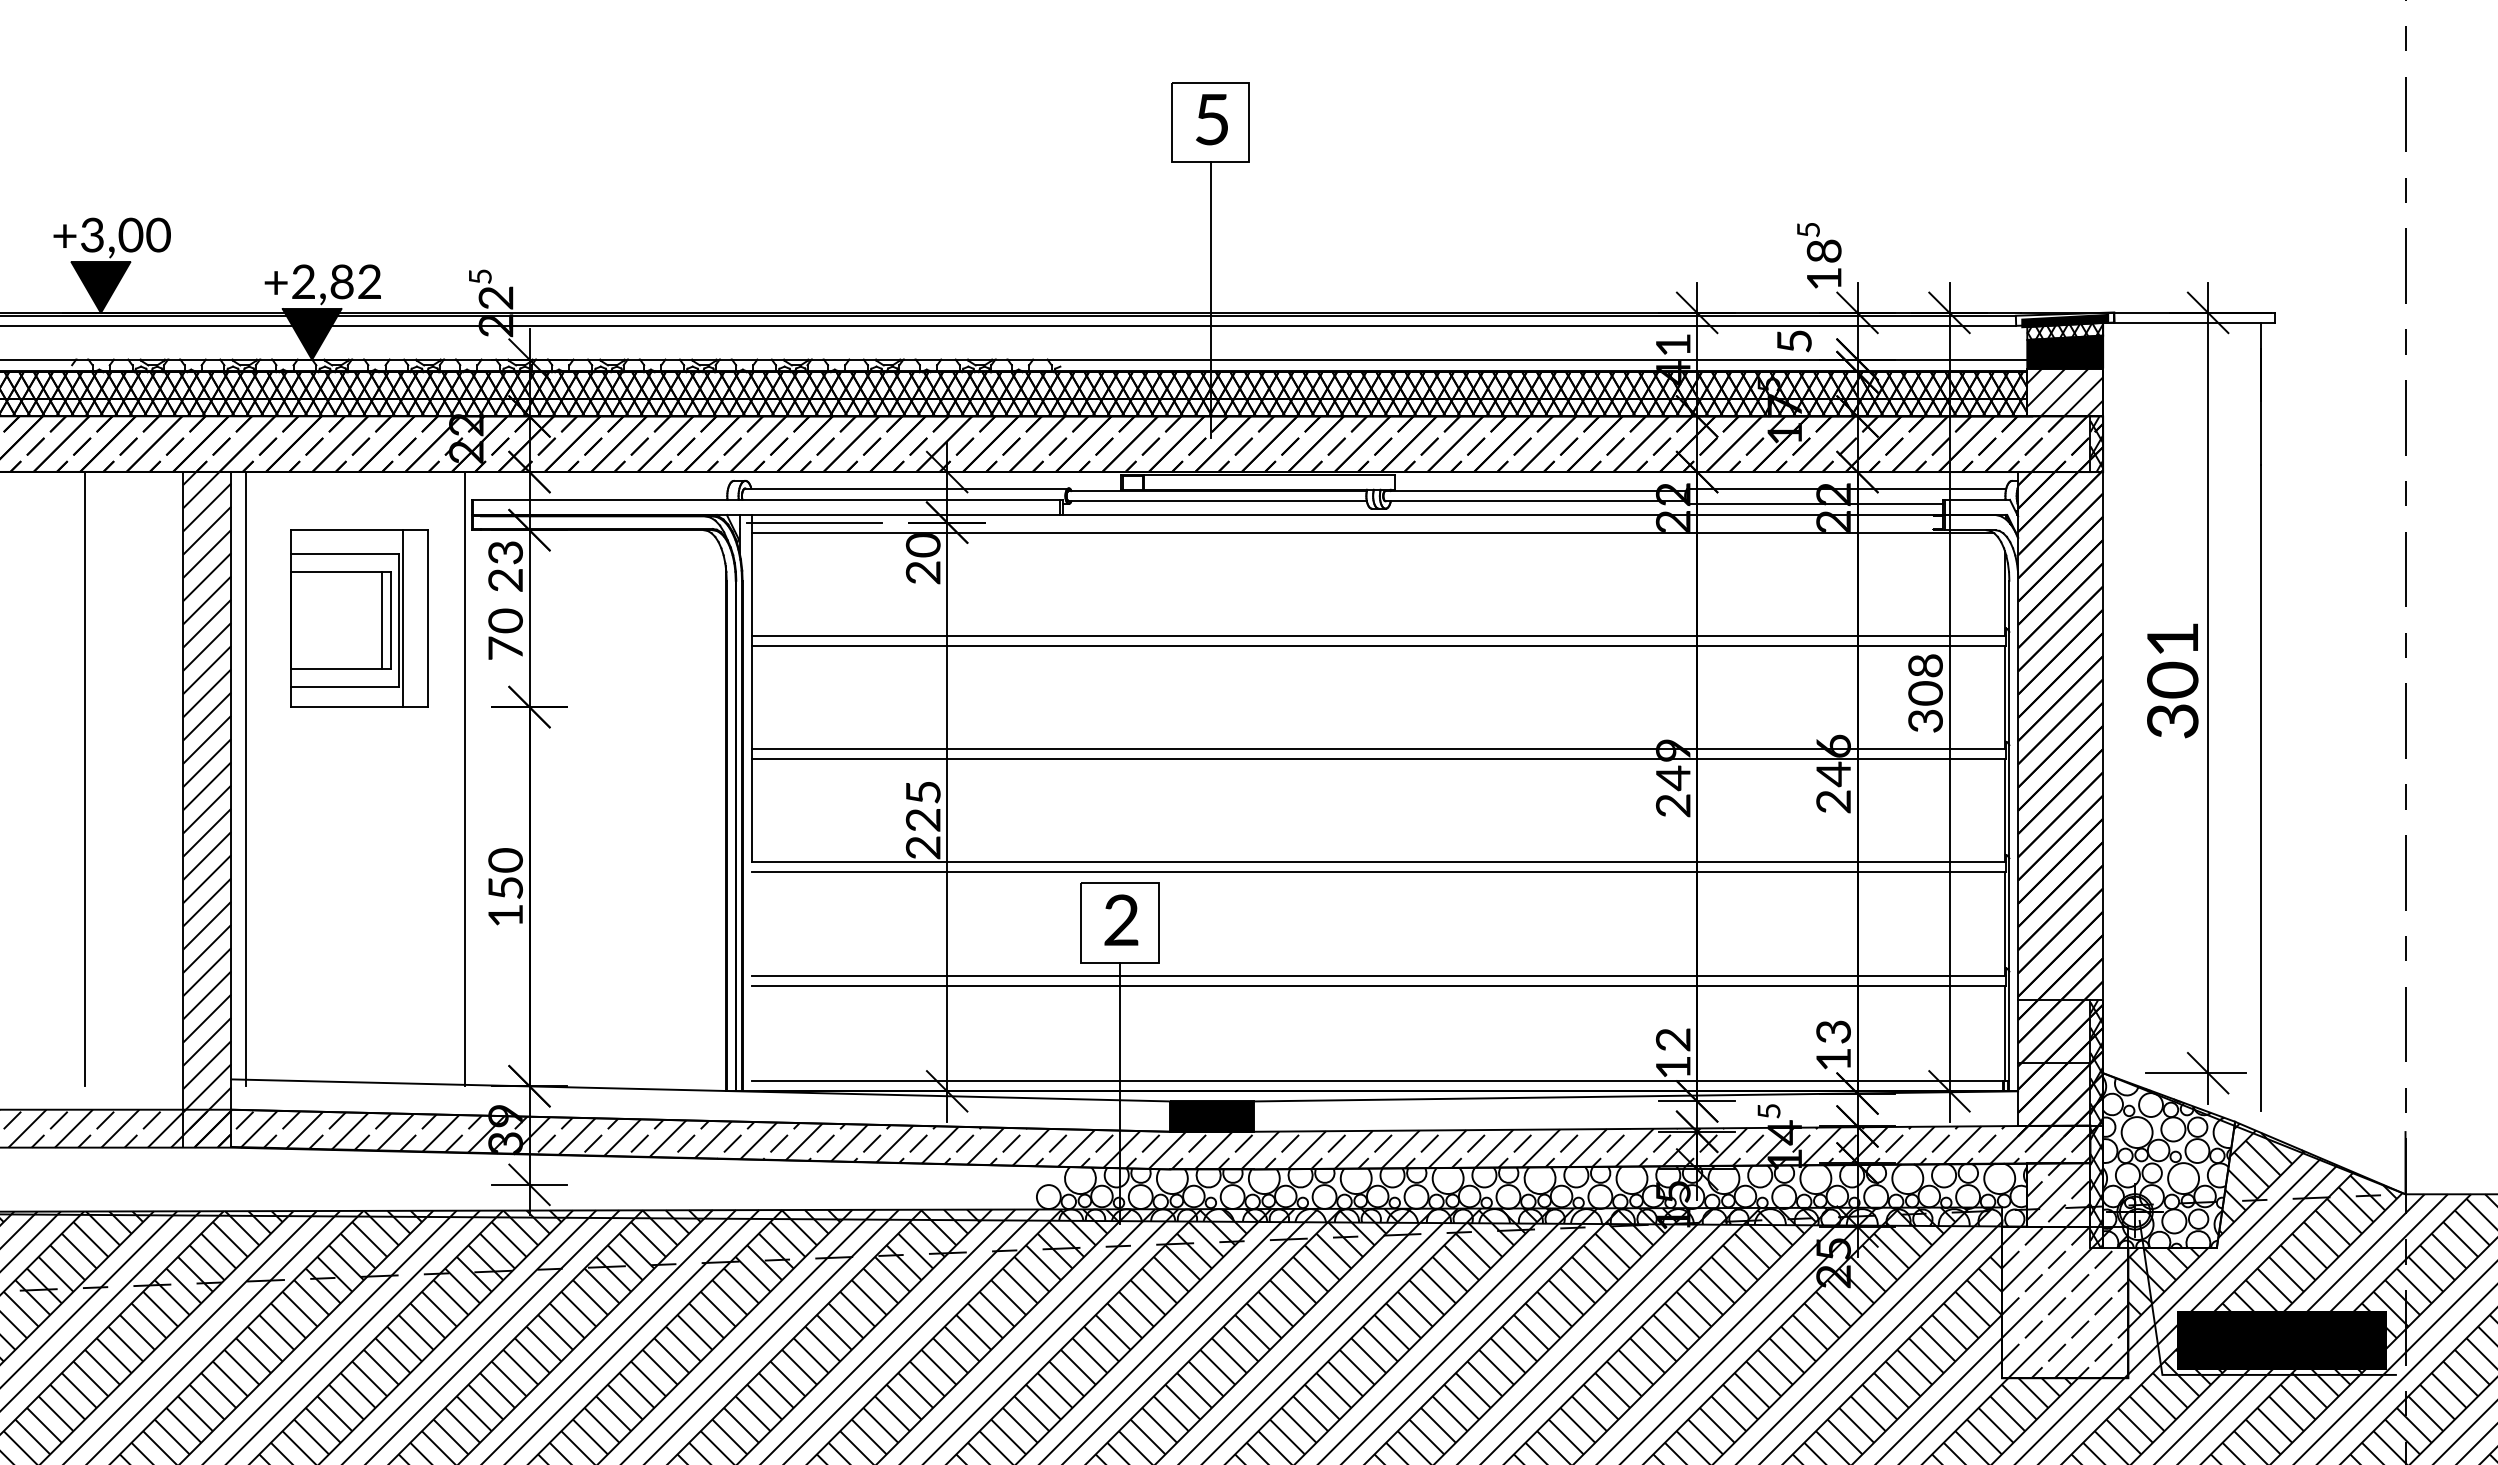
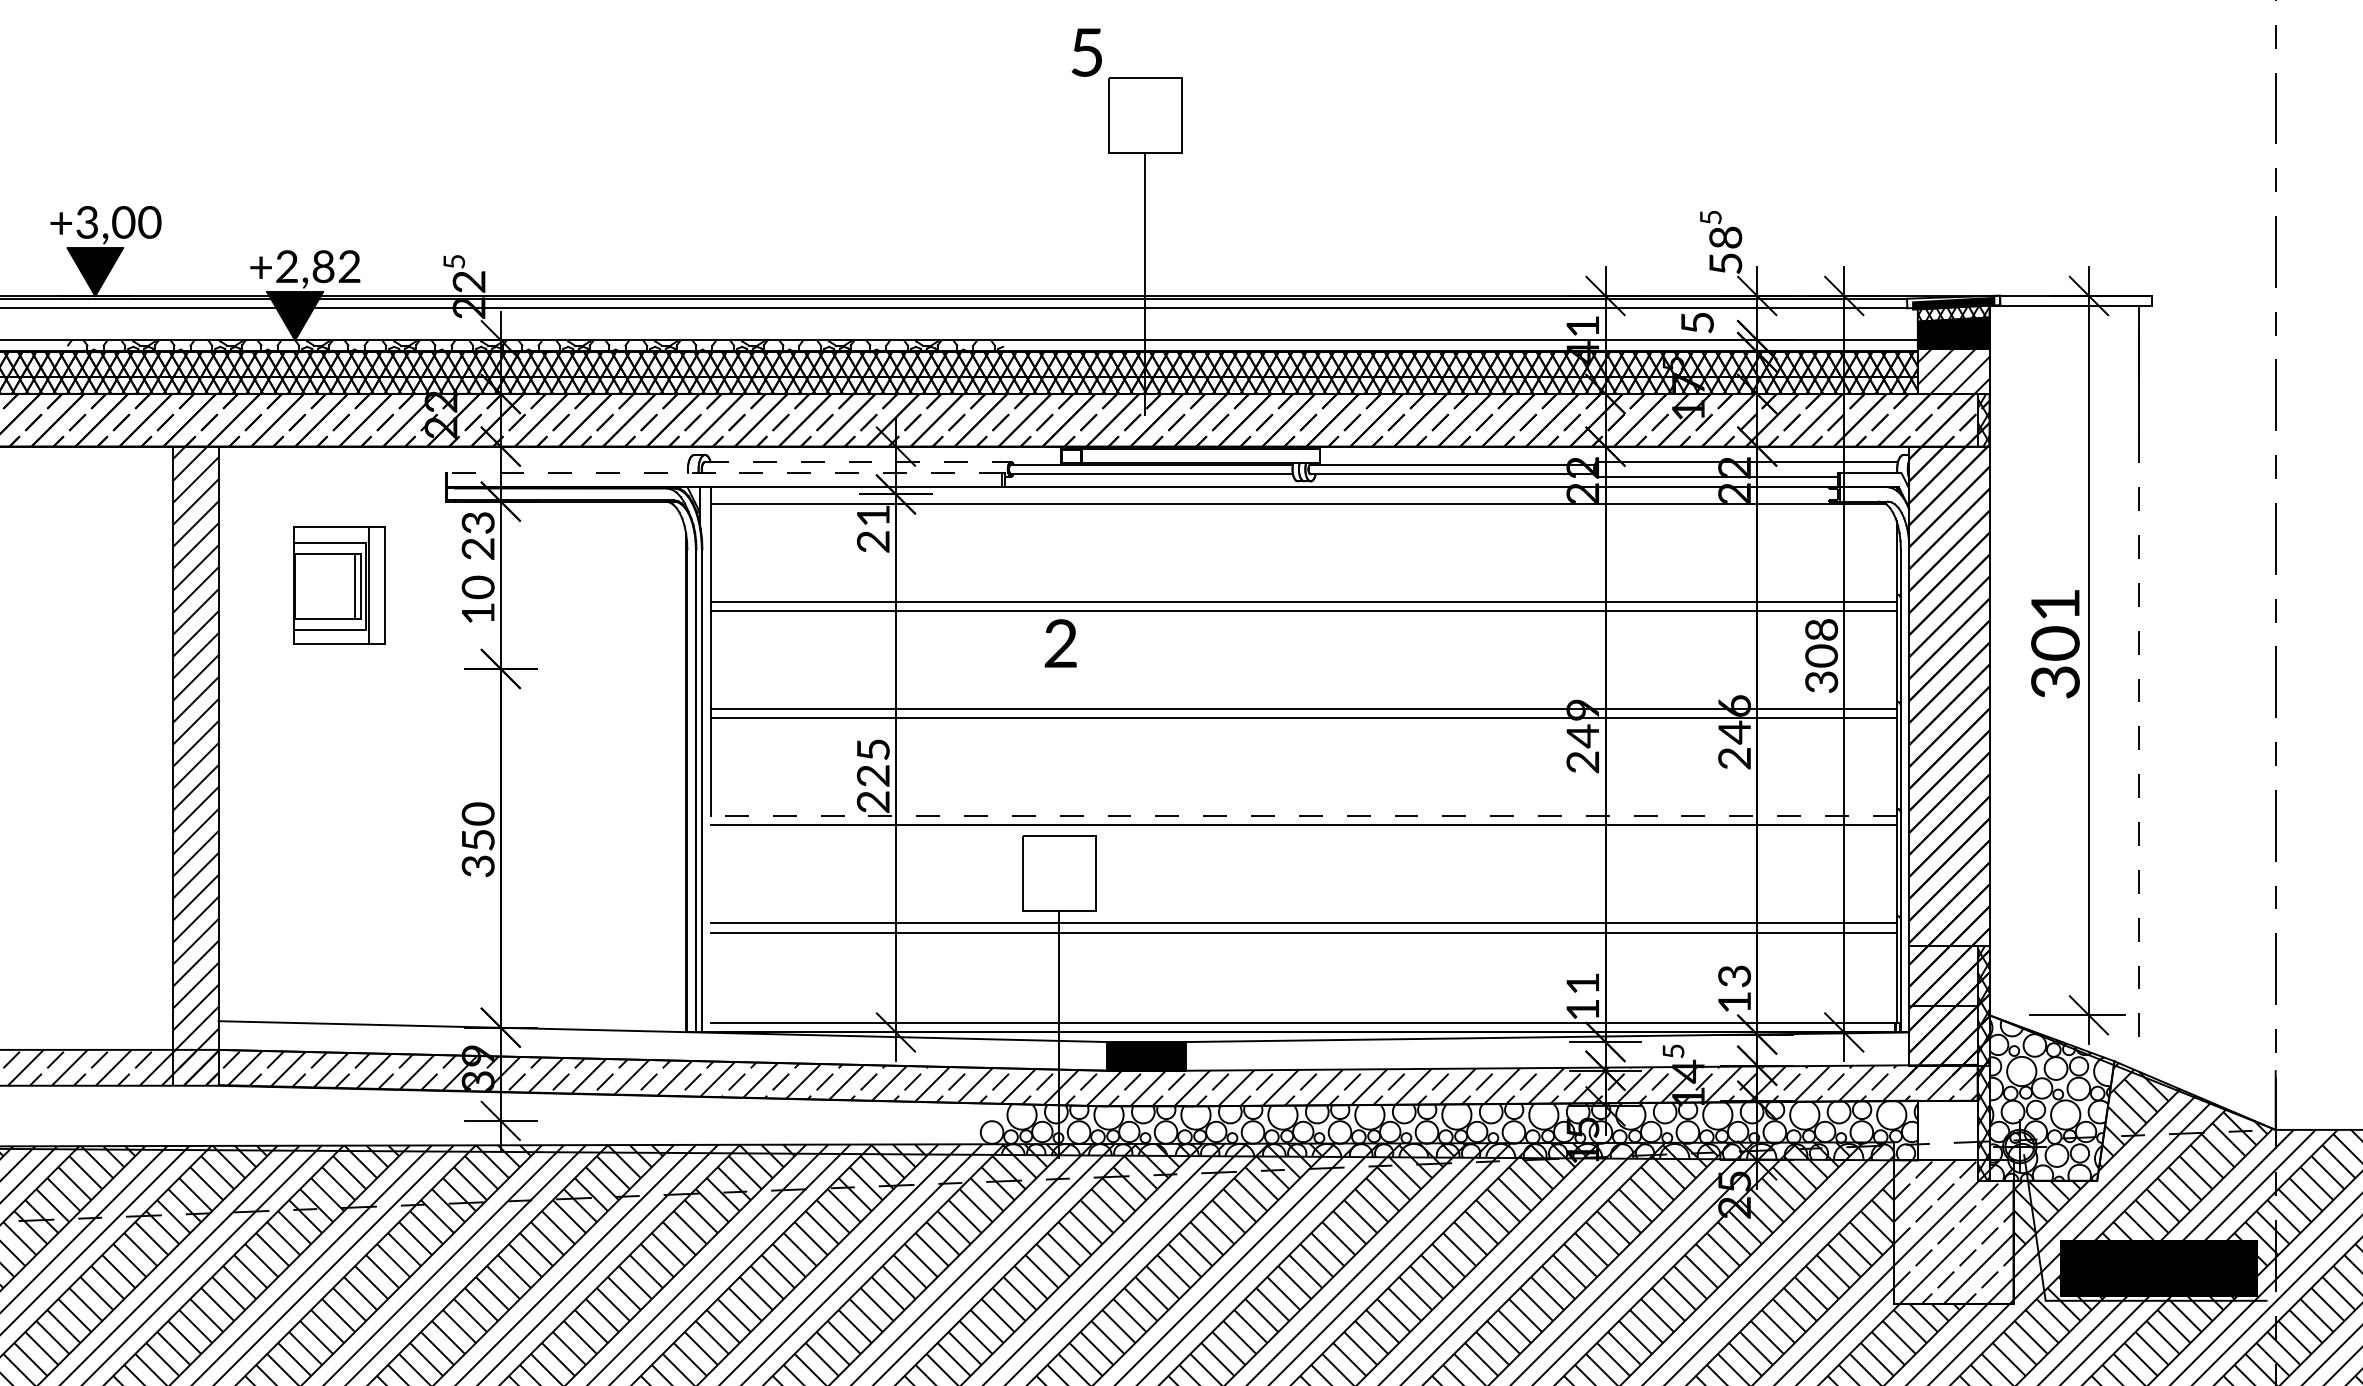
text: (1211, 119) -> (1086, 52), moved
text: (1824, 278) -> (1725, 263), 18 -> 58
line: (907, 488) -> (858, 462), solid -> dashed
line: (765, 499) -> (724, 472), solid -> dashed
line: (814, 522) -> (770, 494), removed
text: (922, 545) -> (872, 516), 20 -> 21
part: (359, 618) -> (339, 585), size x0.7
text: (505, 647) -> (478, 612), 70 -> 10
line: (85, 779) -> (80, 737), removed
line: (246, 779) -> (233, 737), removed
line: (464, 779) -> (439, 737), removed
line: (2260, 788) -> (2138, 745), solid -> dashed
line: (1378, 862) -> (1304, 815), solid -> dashed
text: (505, 915) -> (478, 866), 150 -> 350
text: (1121, 919) -> (1060, 642), moved
text: (1672, 1039) -> (1582, 983), 12 -> 11
hatch: (2058, 1194) -> (1947, 1130), removed

